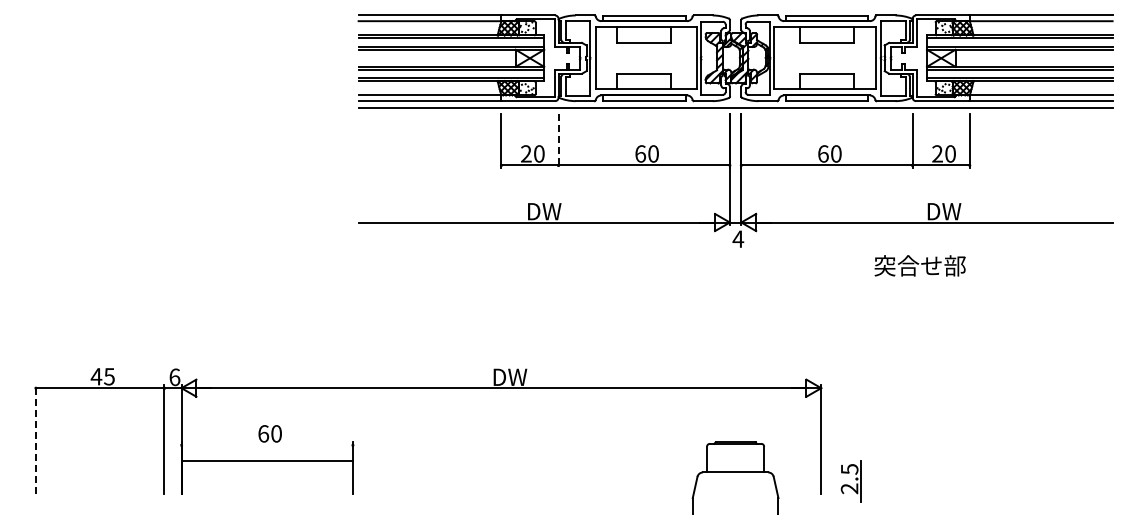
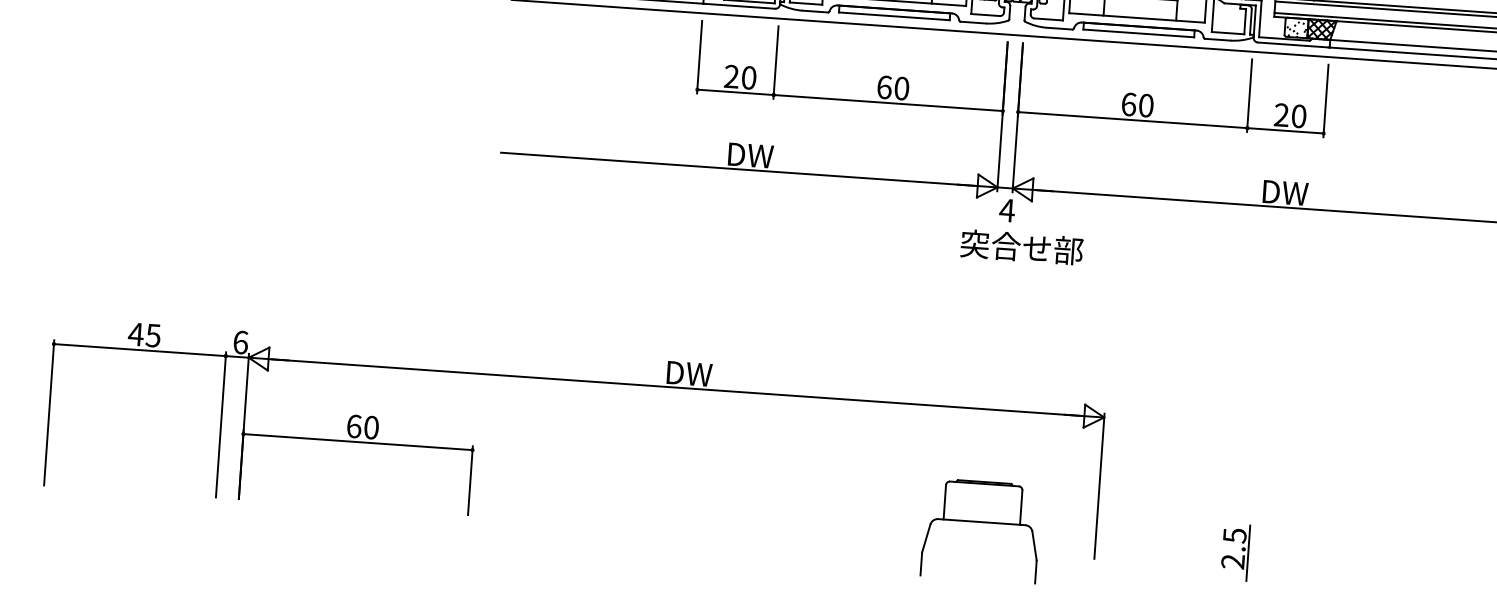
line: (558, 141) -> (775, 63), dashed -> solid
text: (919, 265) -> (1021, 246), moved
line: (35, 439) -> (48, 412), dashed -> solid
line: (266, 461) -> (356, 442), moved
part: (850, 481) -> (1234, 552), moved

